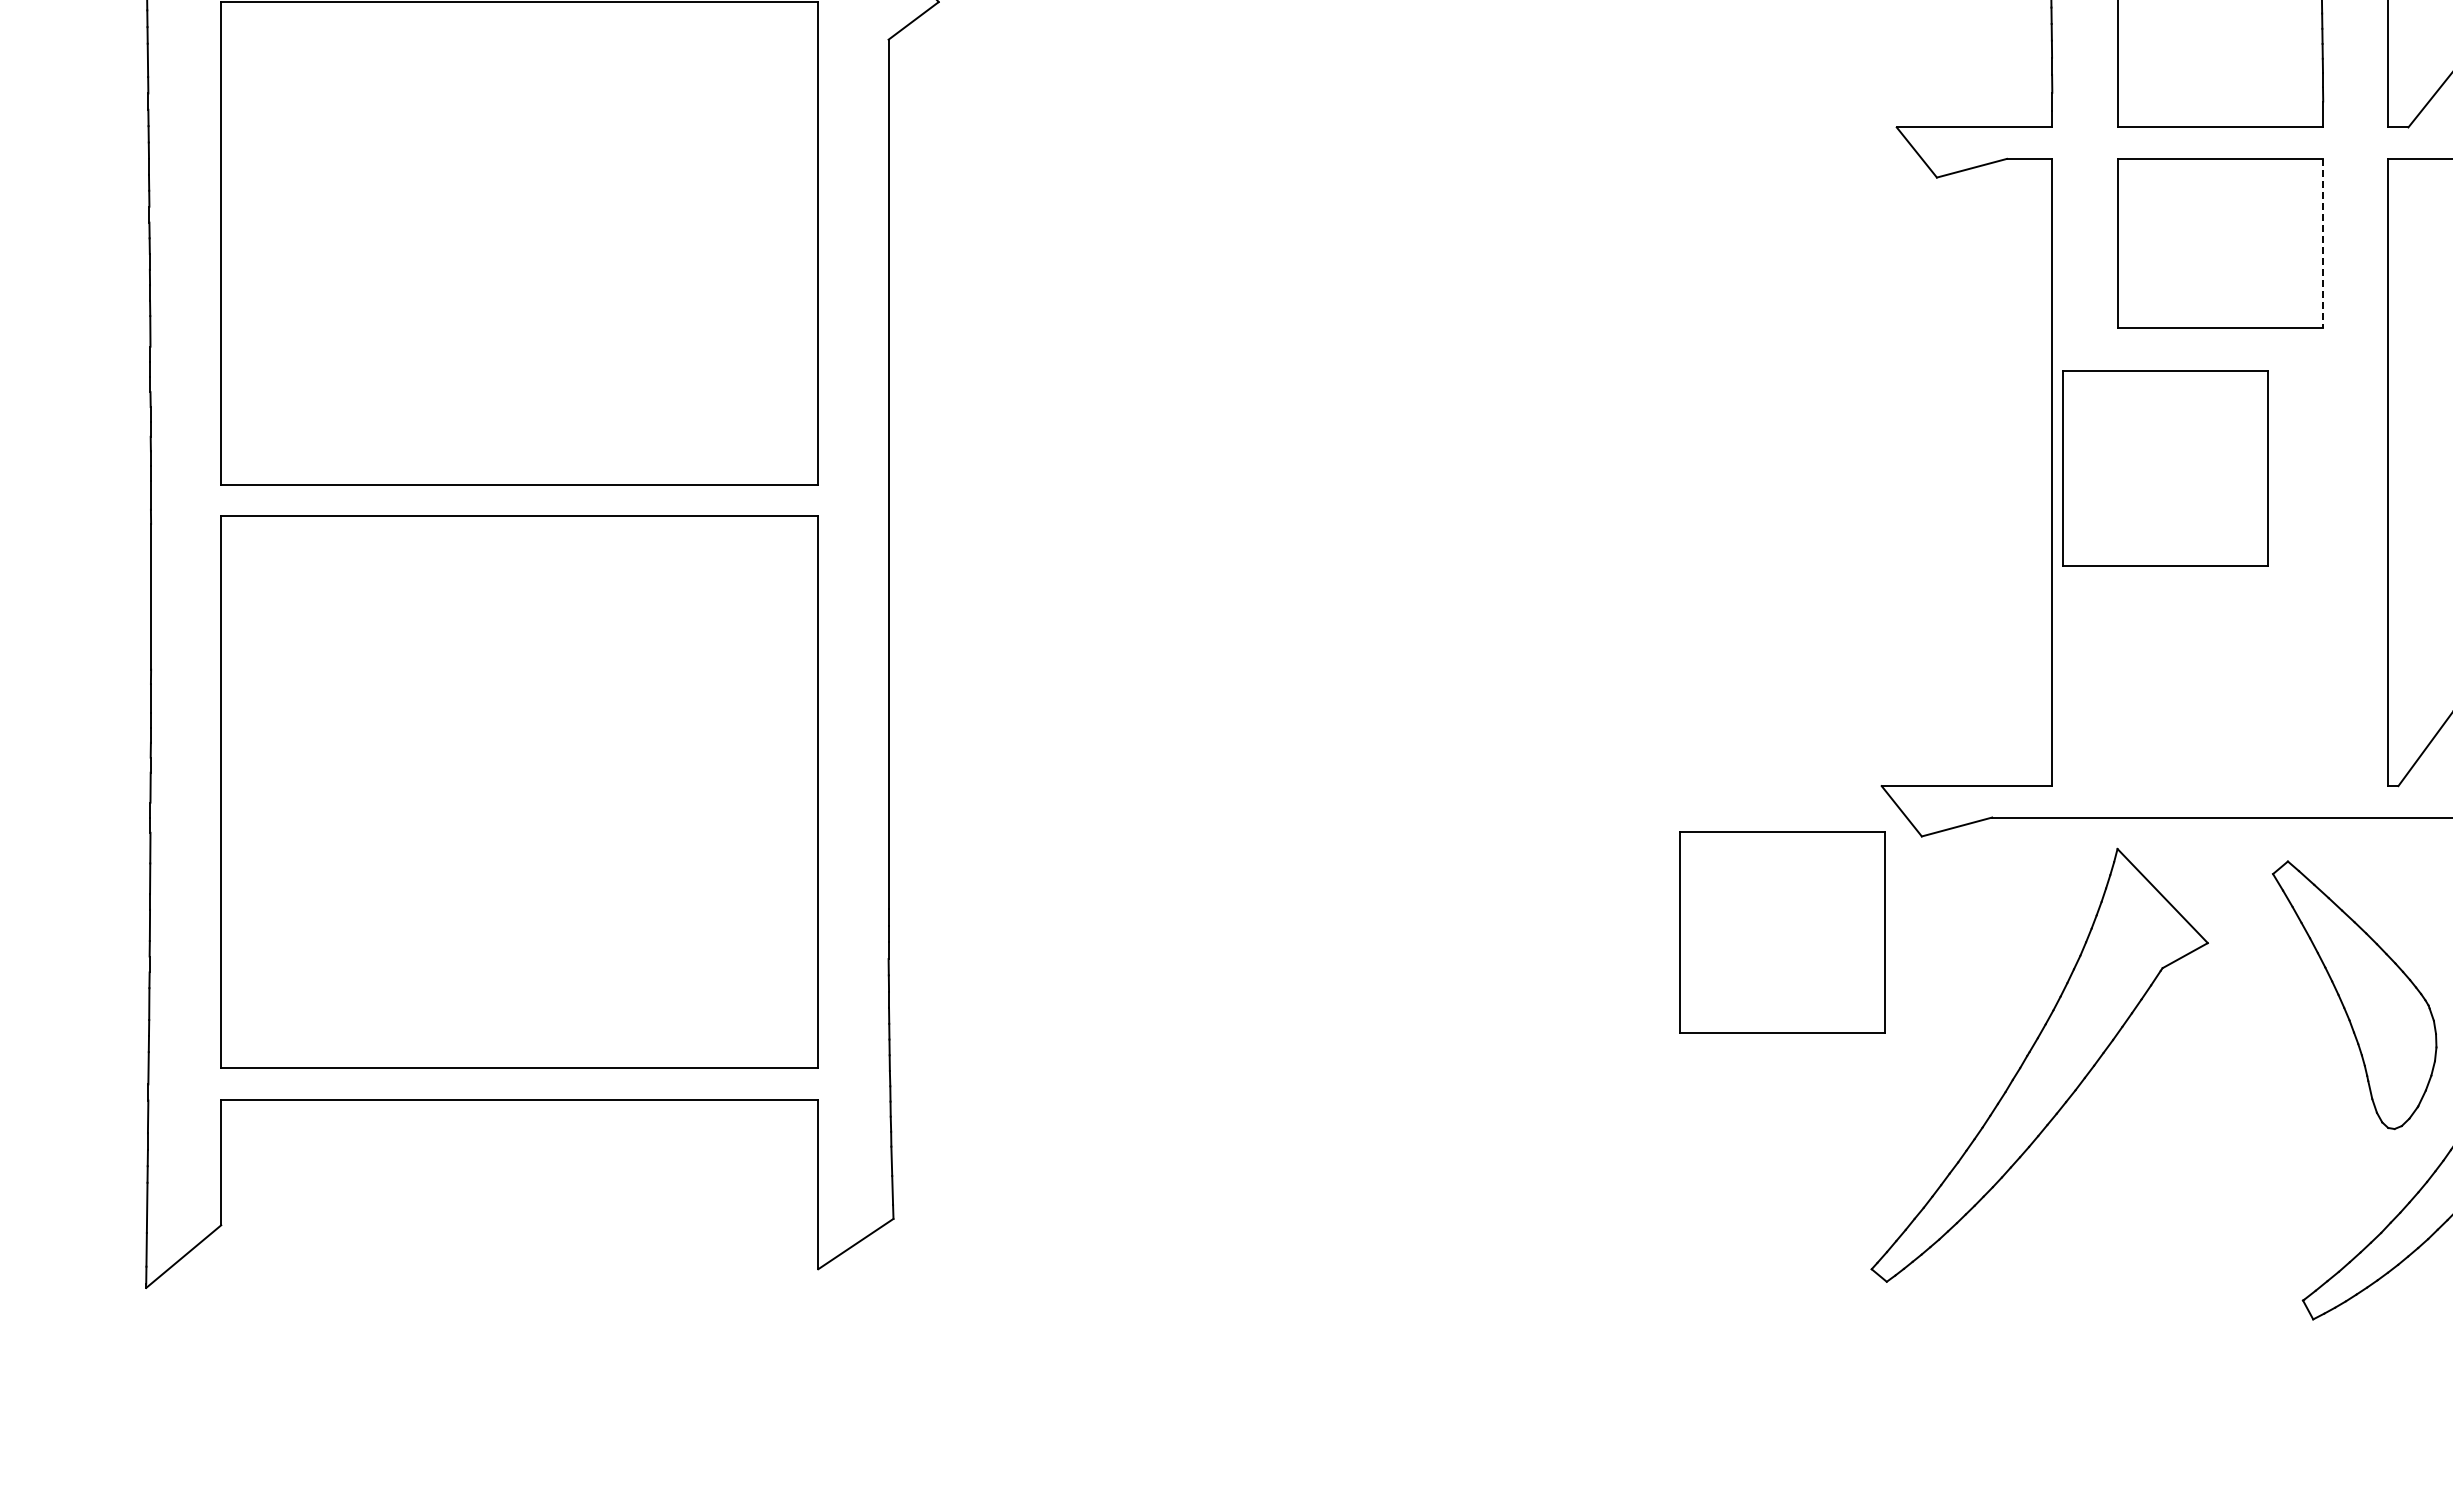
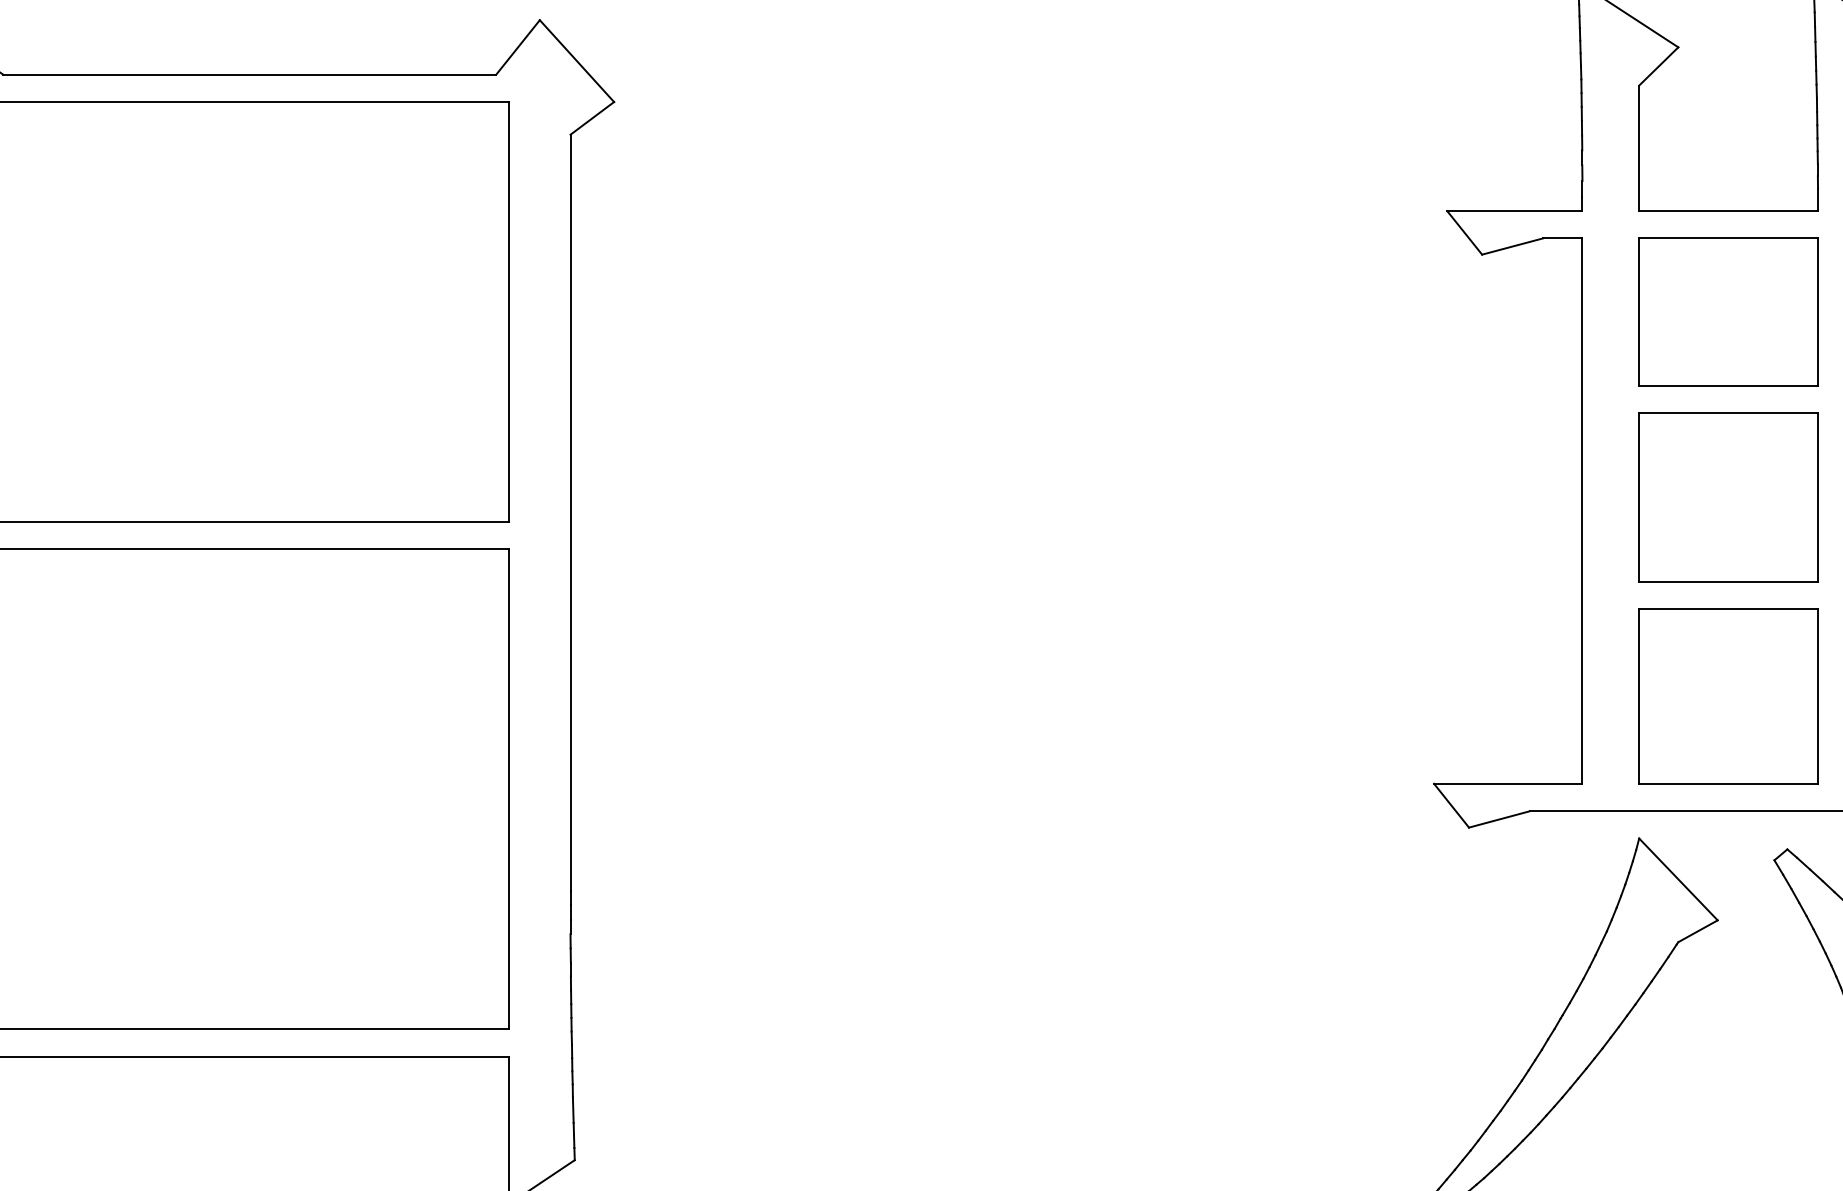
line: (2323, 243) -> (1818, 311), dashed -> solid
part: (2165, 468) -> (1728, 497), moved
part: (1782, 932) -> (1728, 696), moved

